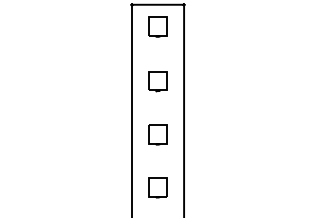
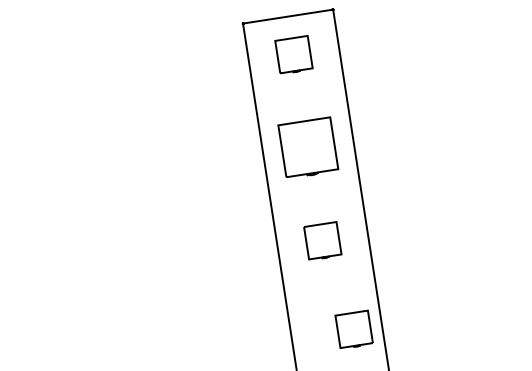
part: (157, 81) -> (307, 149), size x1.6
part: (157, 187) -> (353, 329), moved

